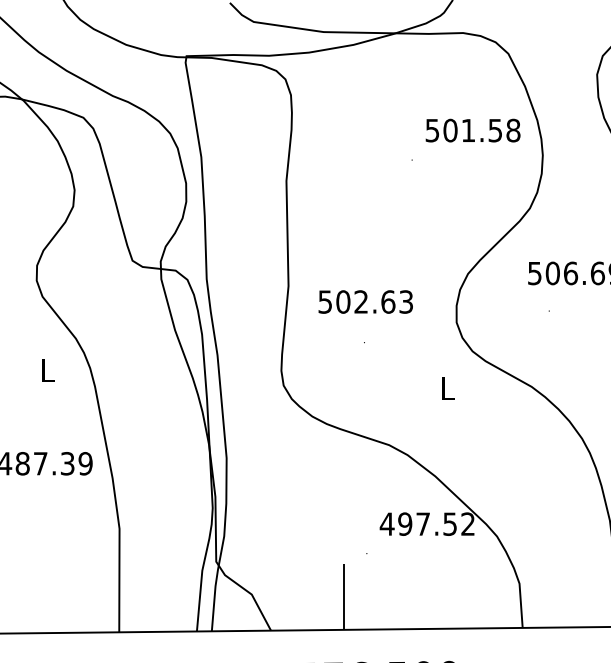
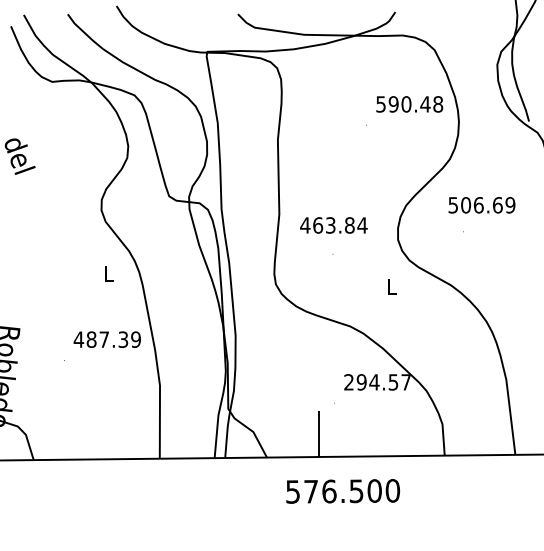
text: (472, 130) -> (409, 104), 501.58 -> 590.48
text: (365, 302) -> (333, 225), 502.63 -> 463.84
text: (426, 524) -> (376, 382), 497.52 -> 294.57

